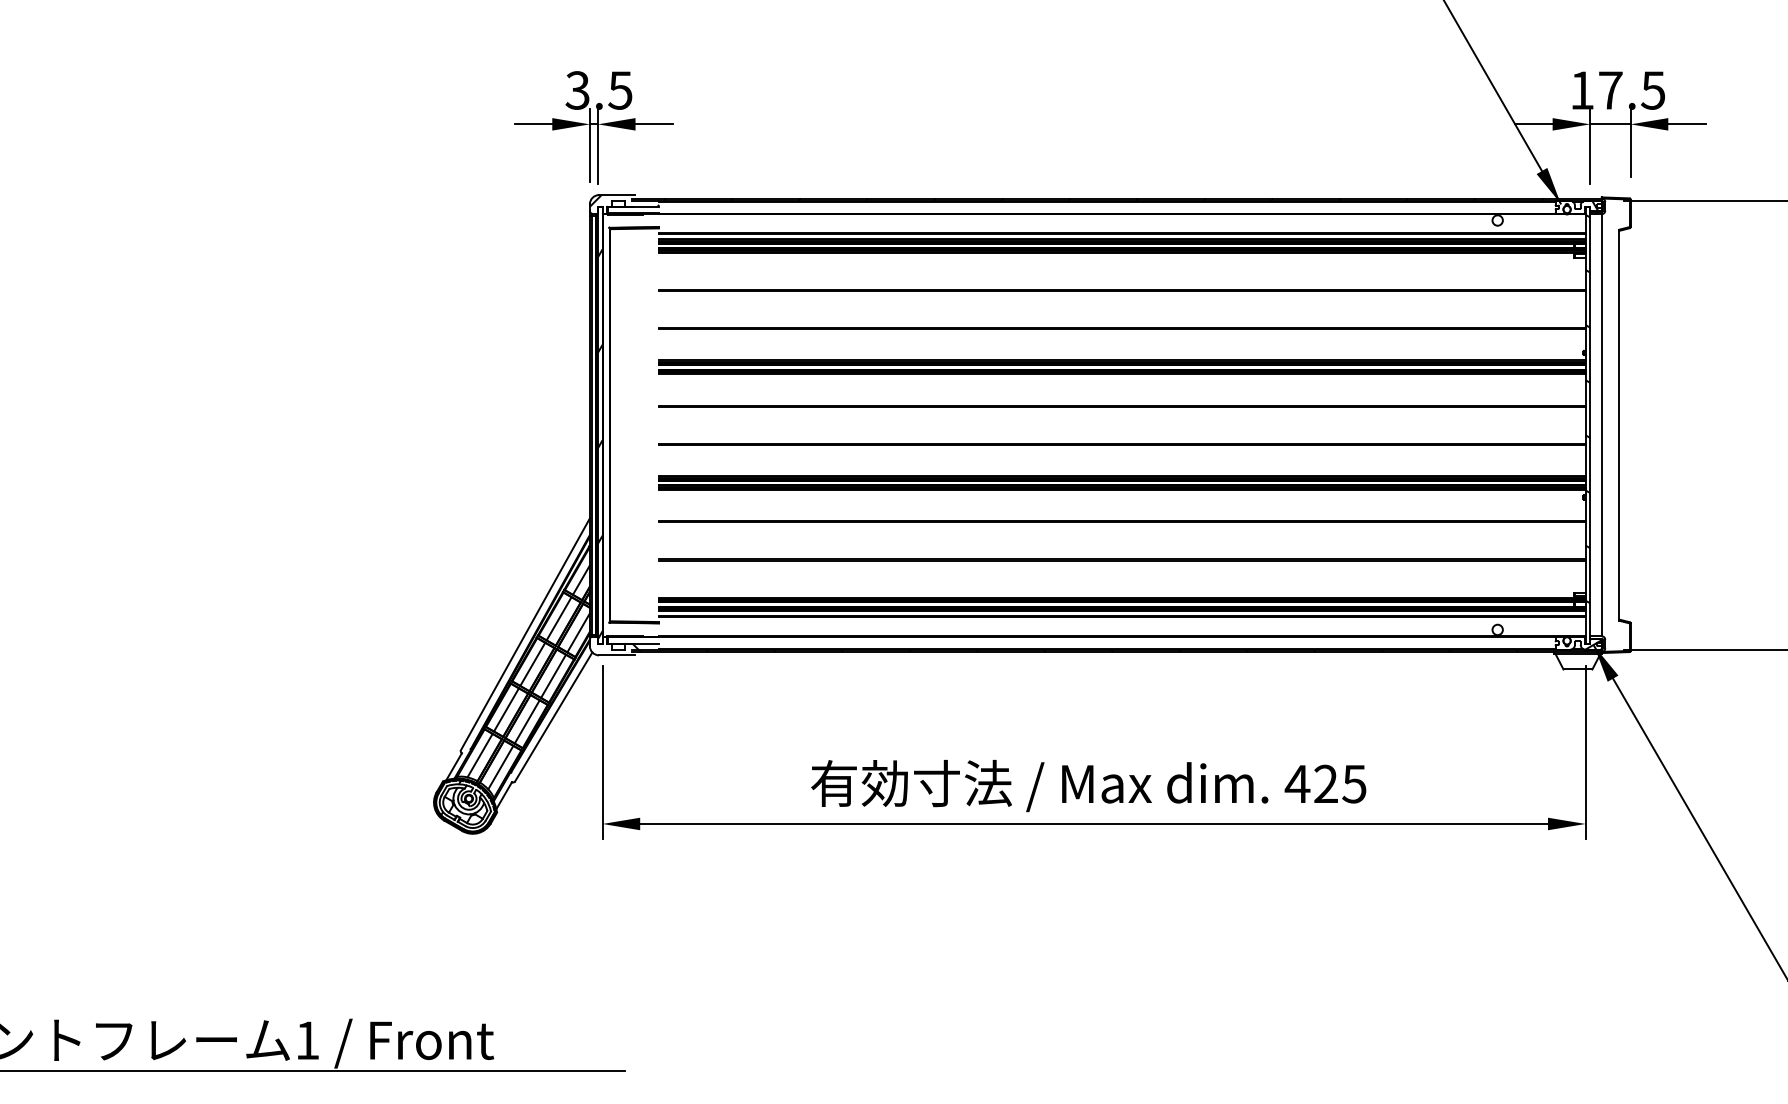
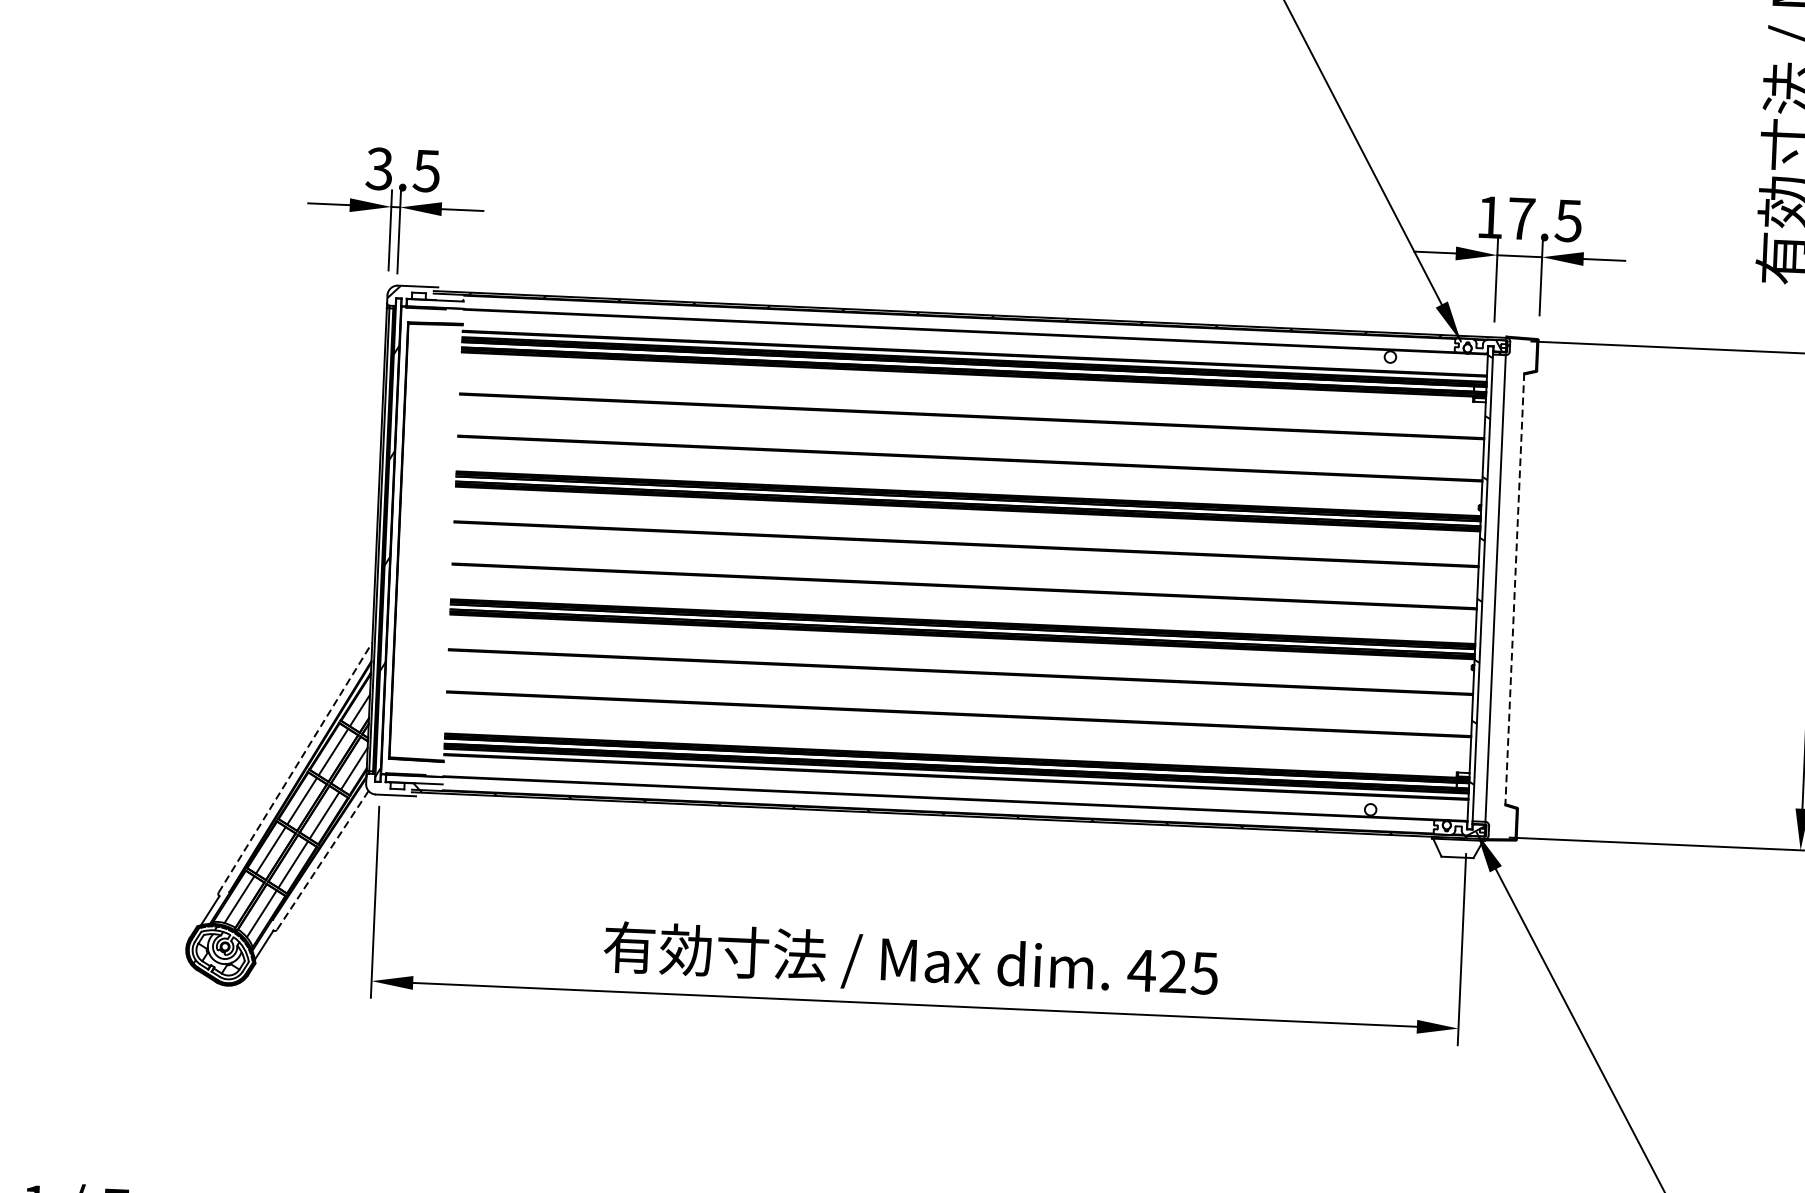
line: (1619, 425) -> (1515, 589), solid -> dashed
line: (525, 634) -> (295, 767), solid -> dashed
line: (553, 717) -> (322, 861), solid -> dashed

